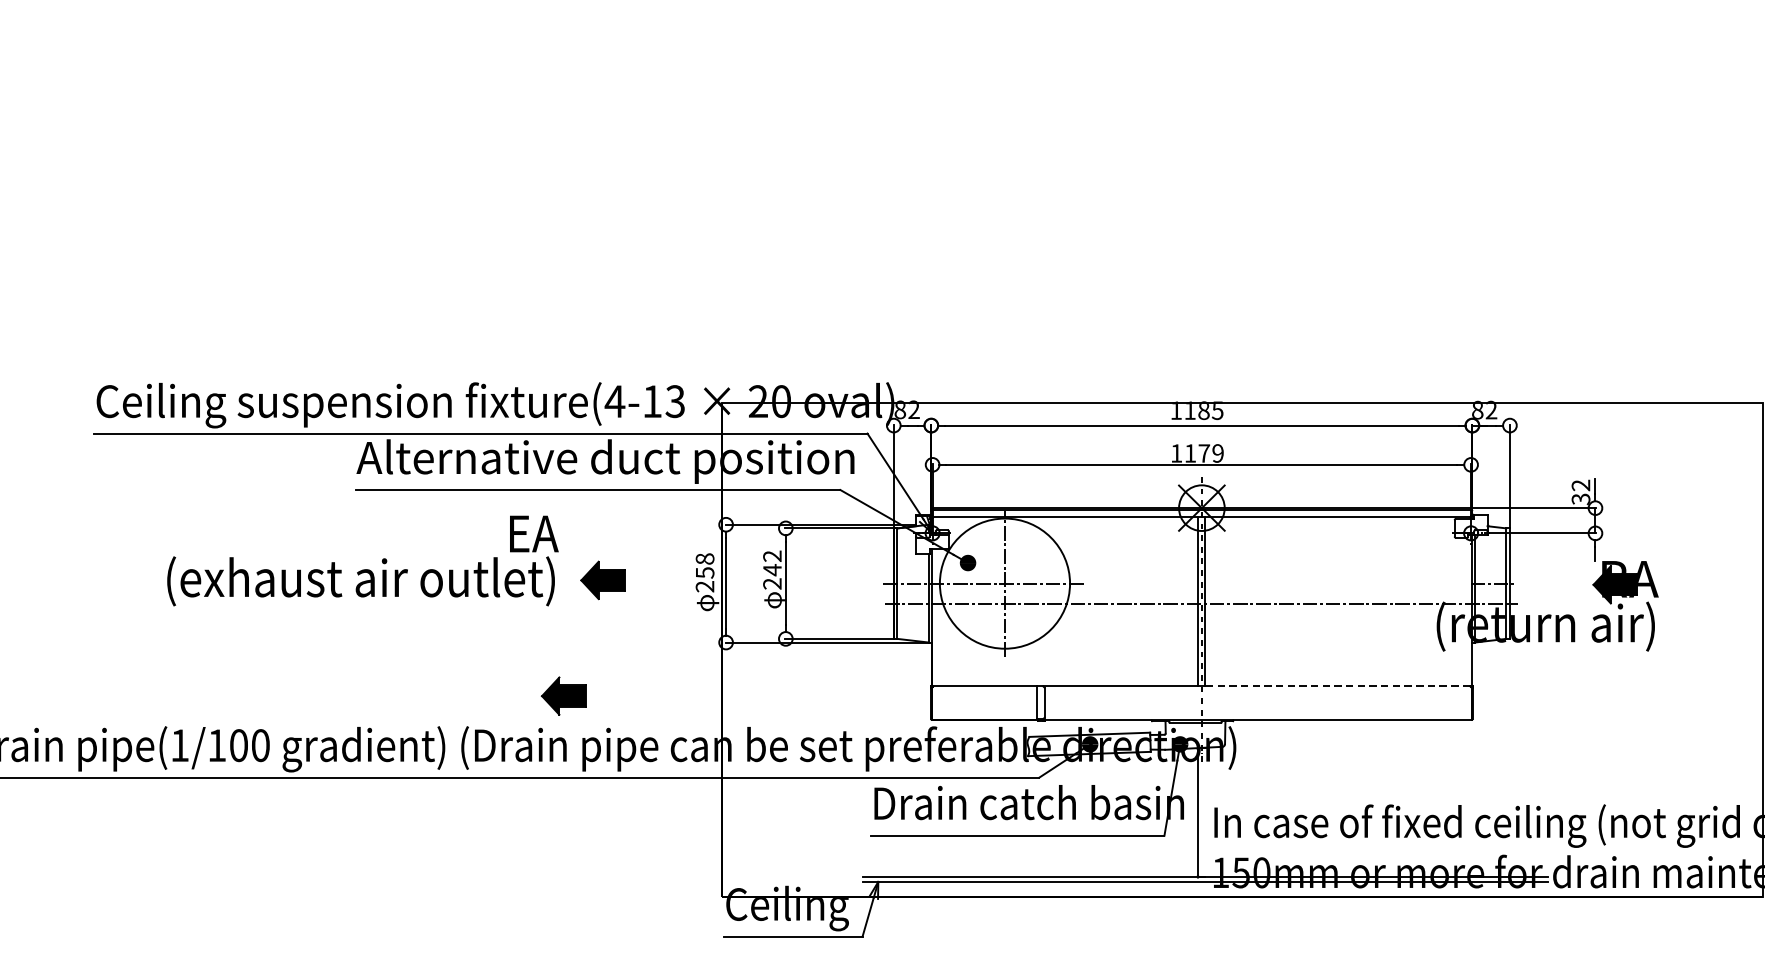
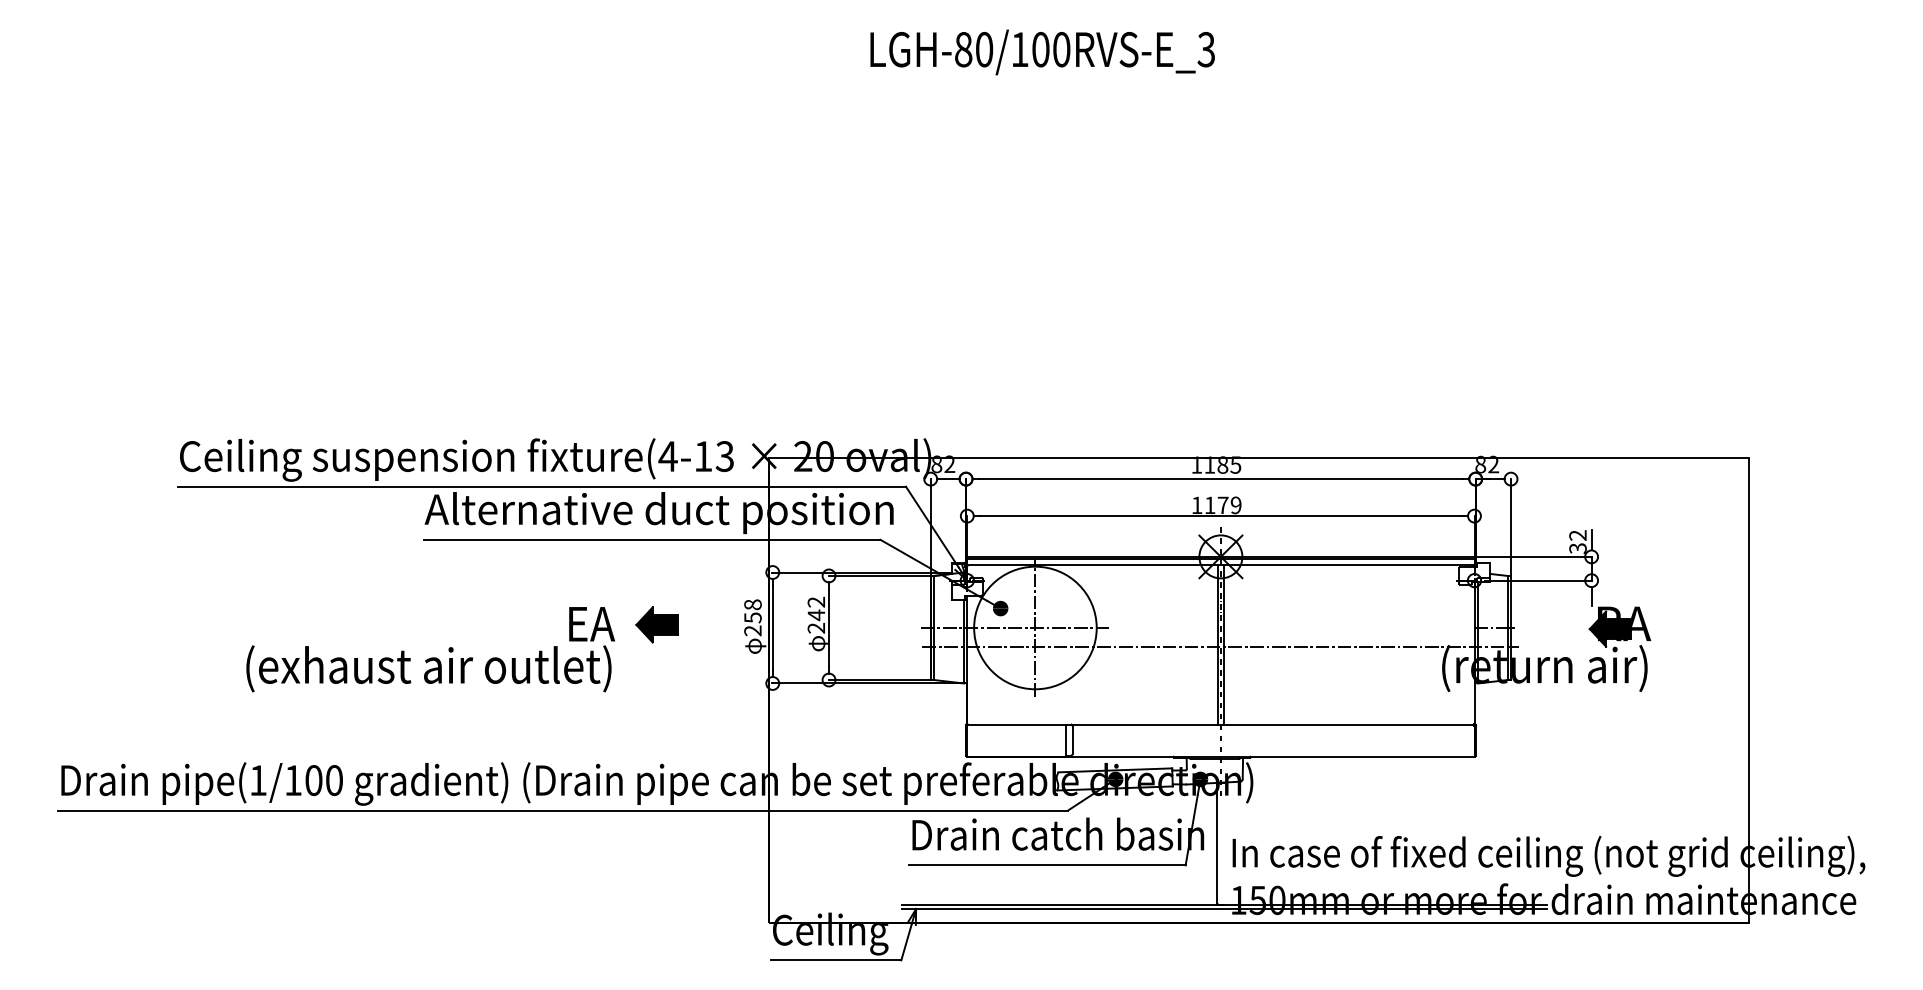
text: (362, 560) -> (430, 649), moved
line: (1337, 686) -> (1348, 724), dashed -> solid
part: (563, 695) -> (619, 733), removed

